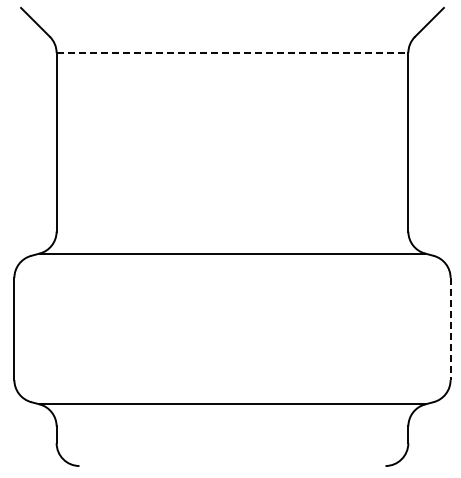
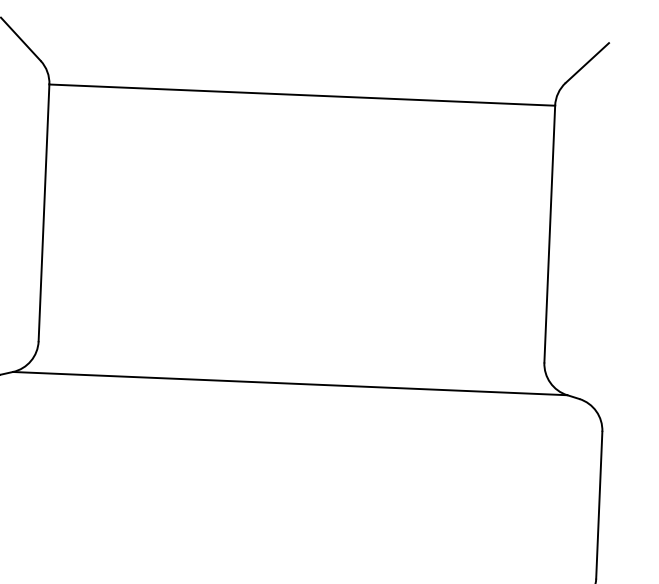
line: (232, 52) -> (302, 94), dashed -> solid
line: (450, 329) -> (599, 505), dashed -> solid

